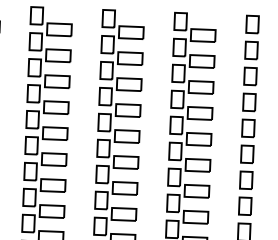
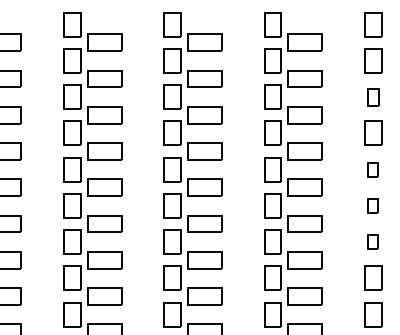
part: (250, 75) -> (373, 96), size x0.7
part: (248, 128) -> (373, 169), size x0.6
part: (247, 154) -> (373, 205), size x0.6
part: (246, 179) -> (373, 241), size x0.6

